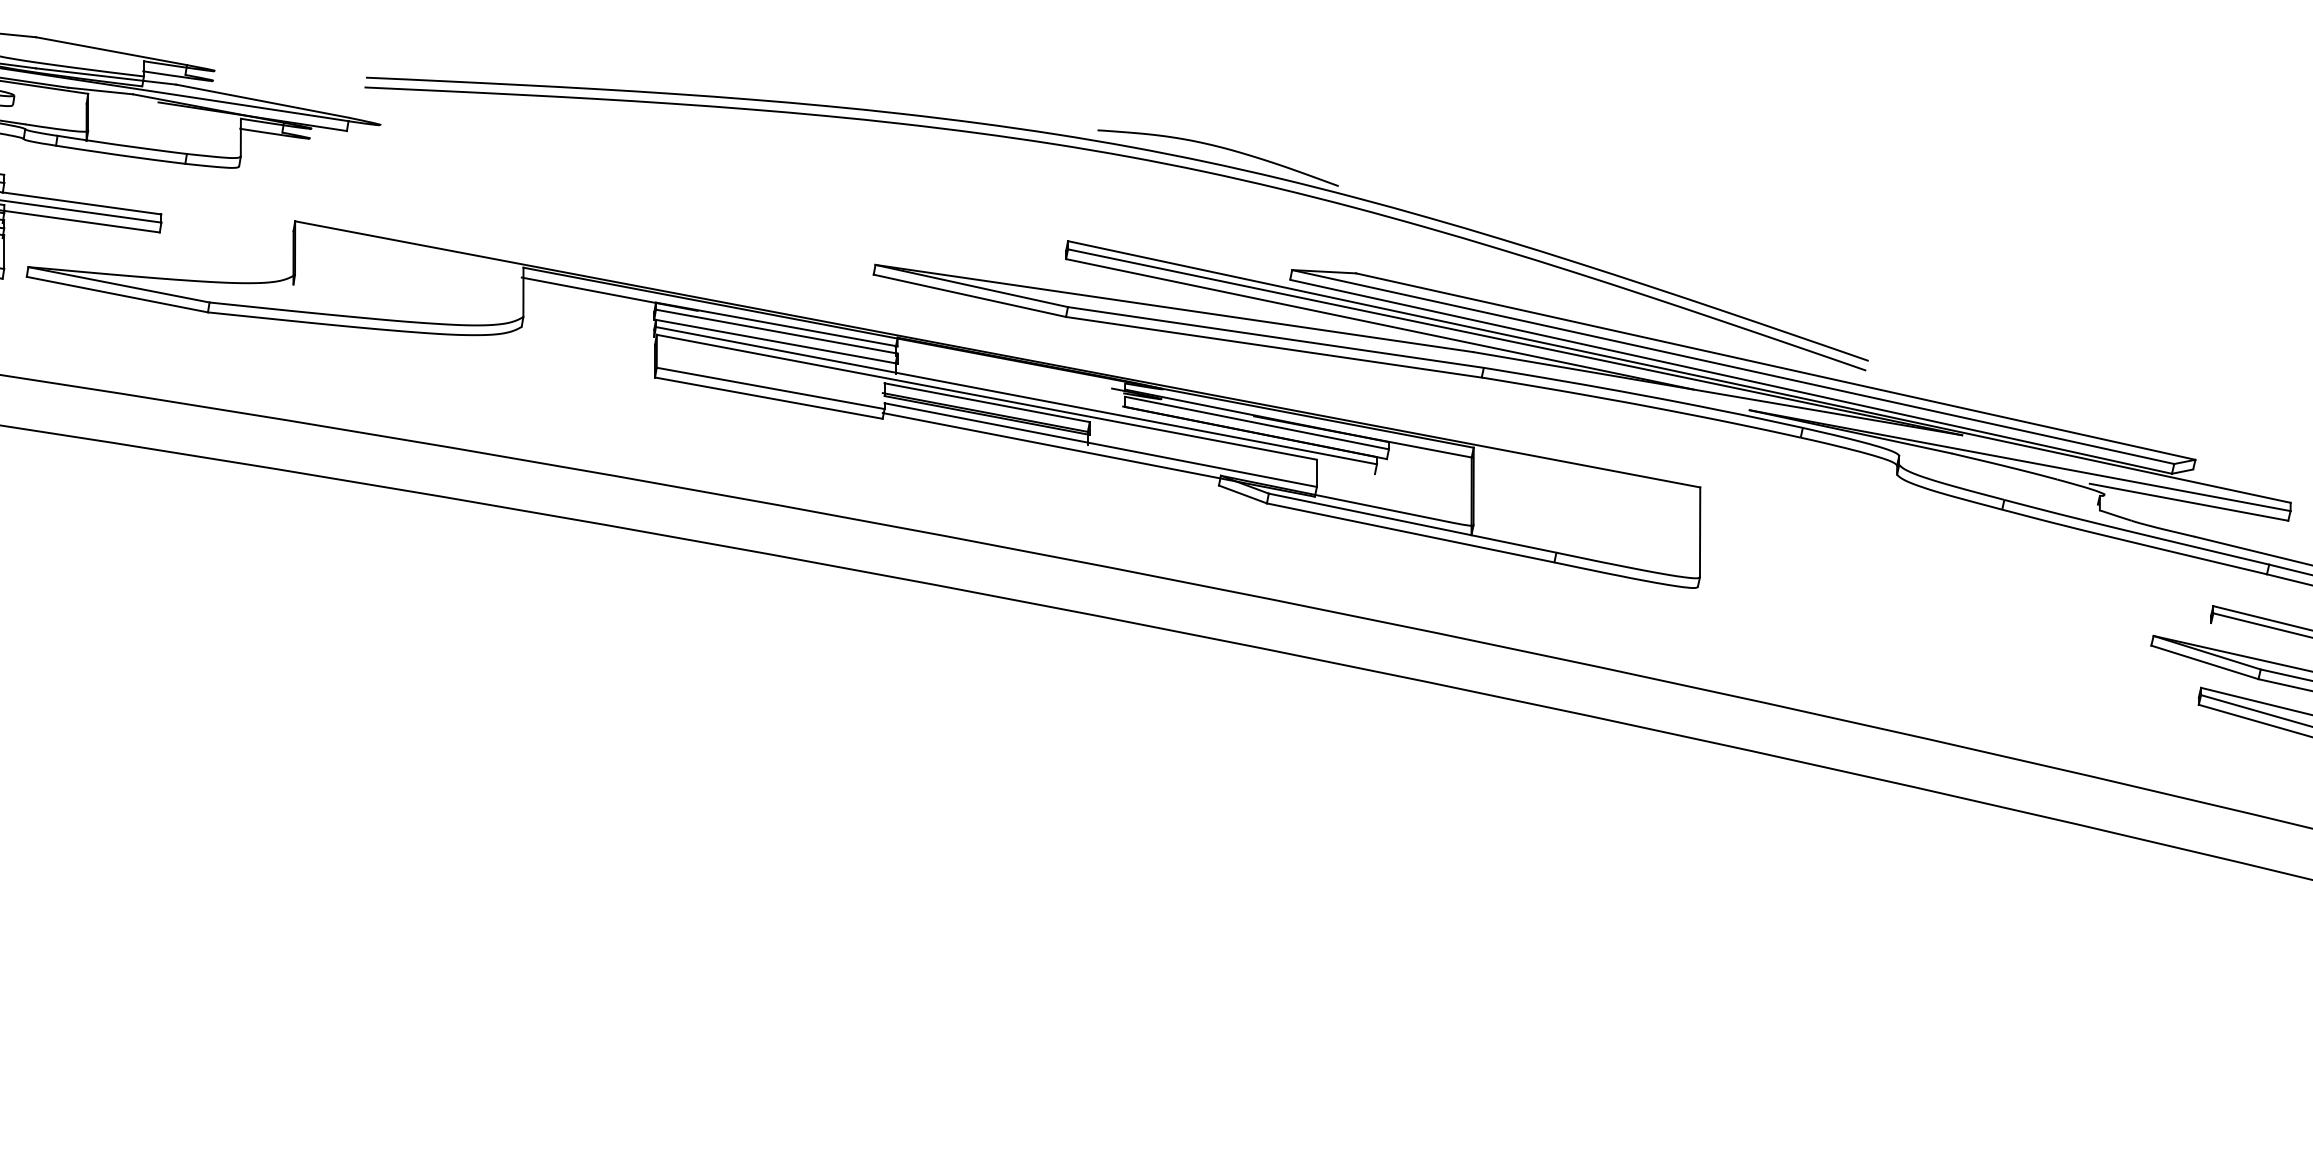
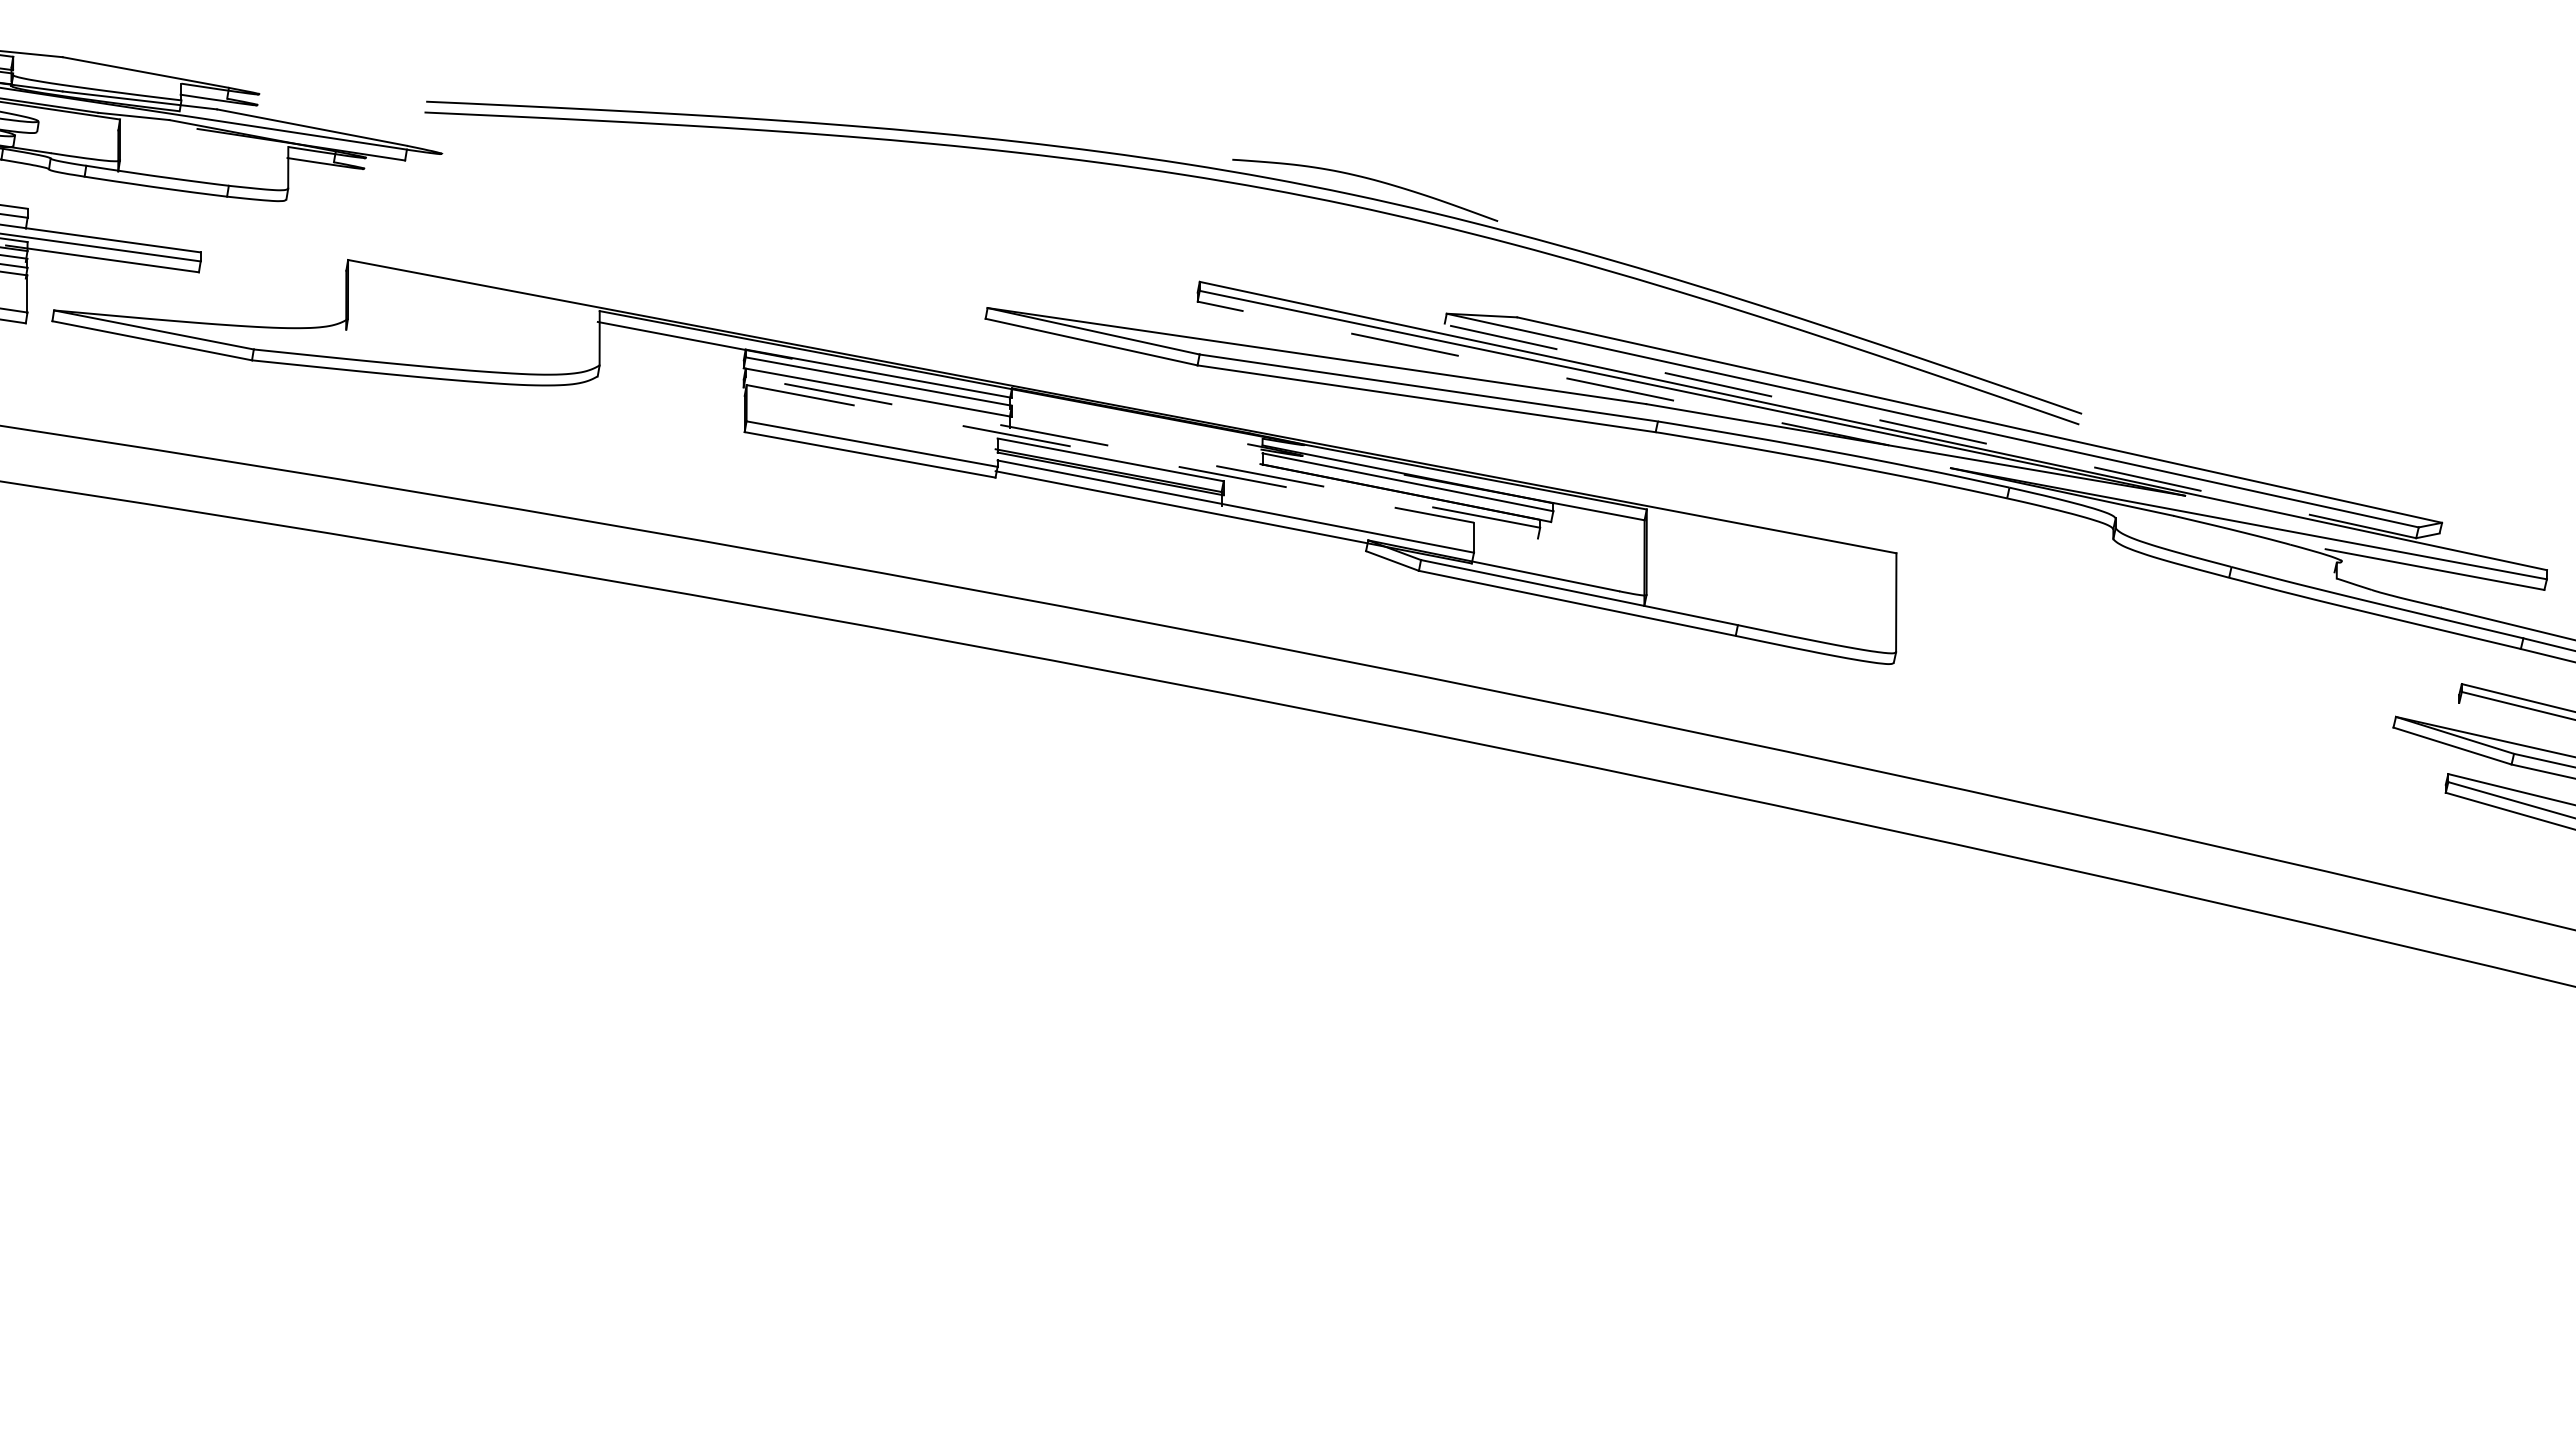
line: (1379, 324) -> (1542, 373), solid -> dashed
line: (1730, 376) -> (1929, 431), solid -> dashed
line: (987, 396) -> (1110, 453), solid -> dashed
line: (1016, 396) -> (1142, 452), solid -> dashed

